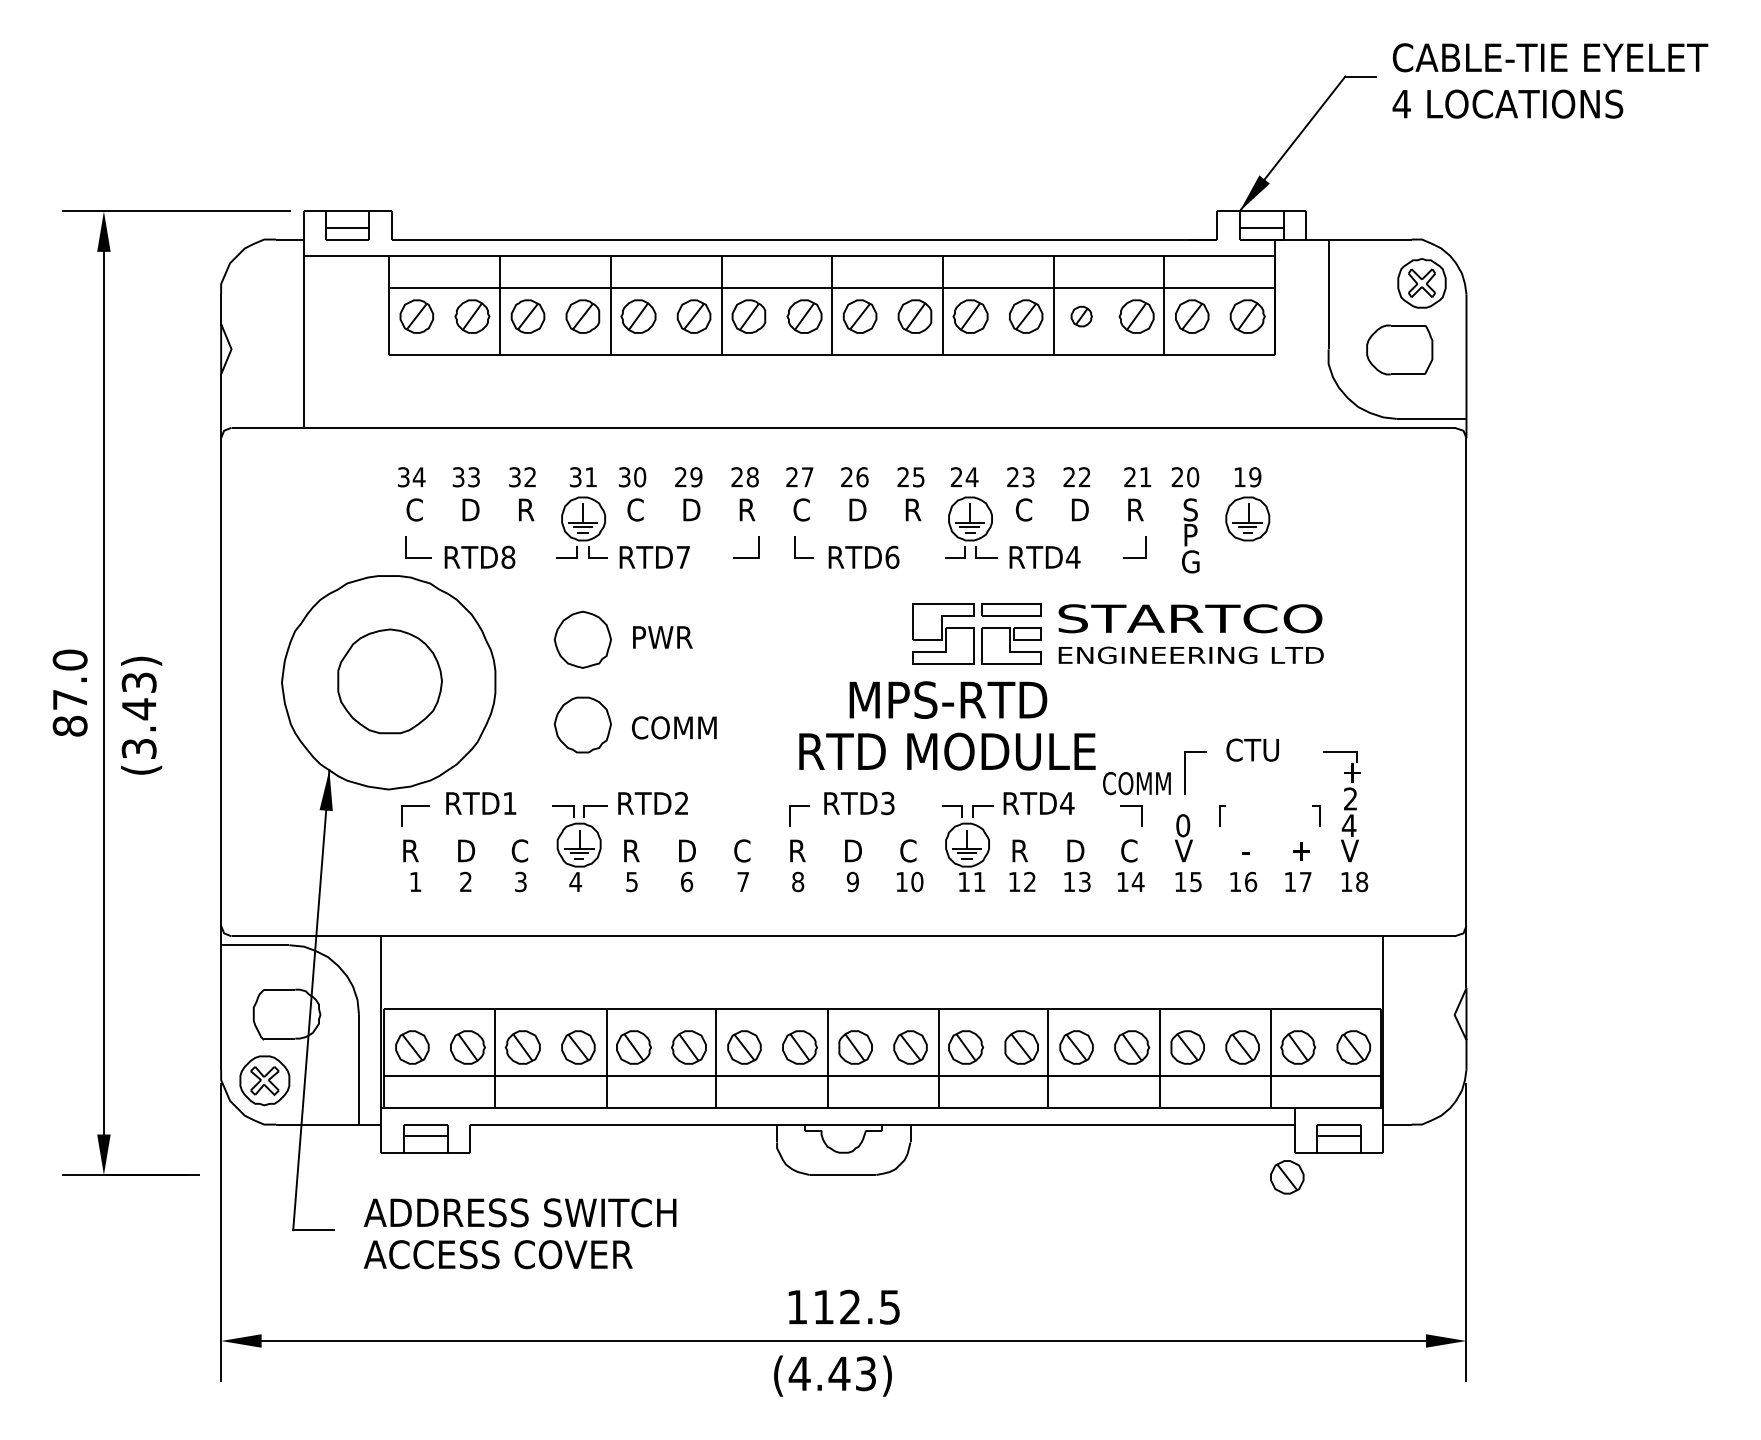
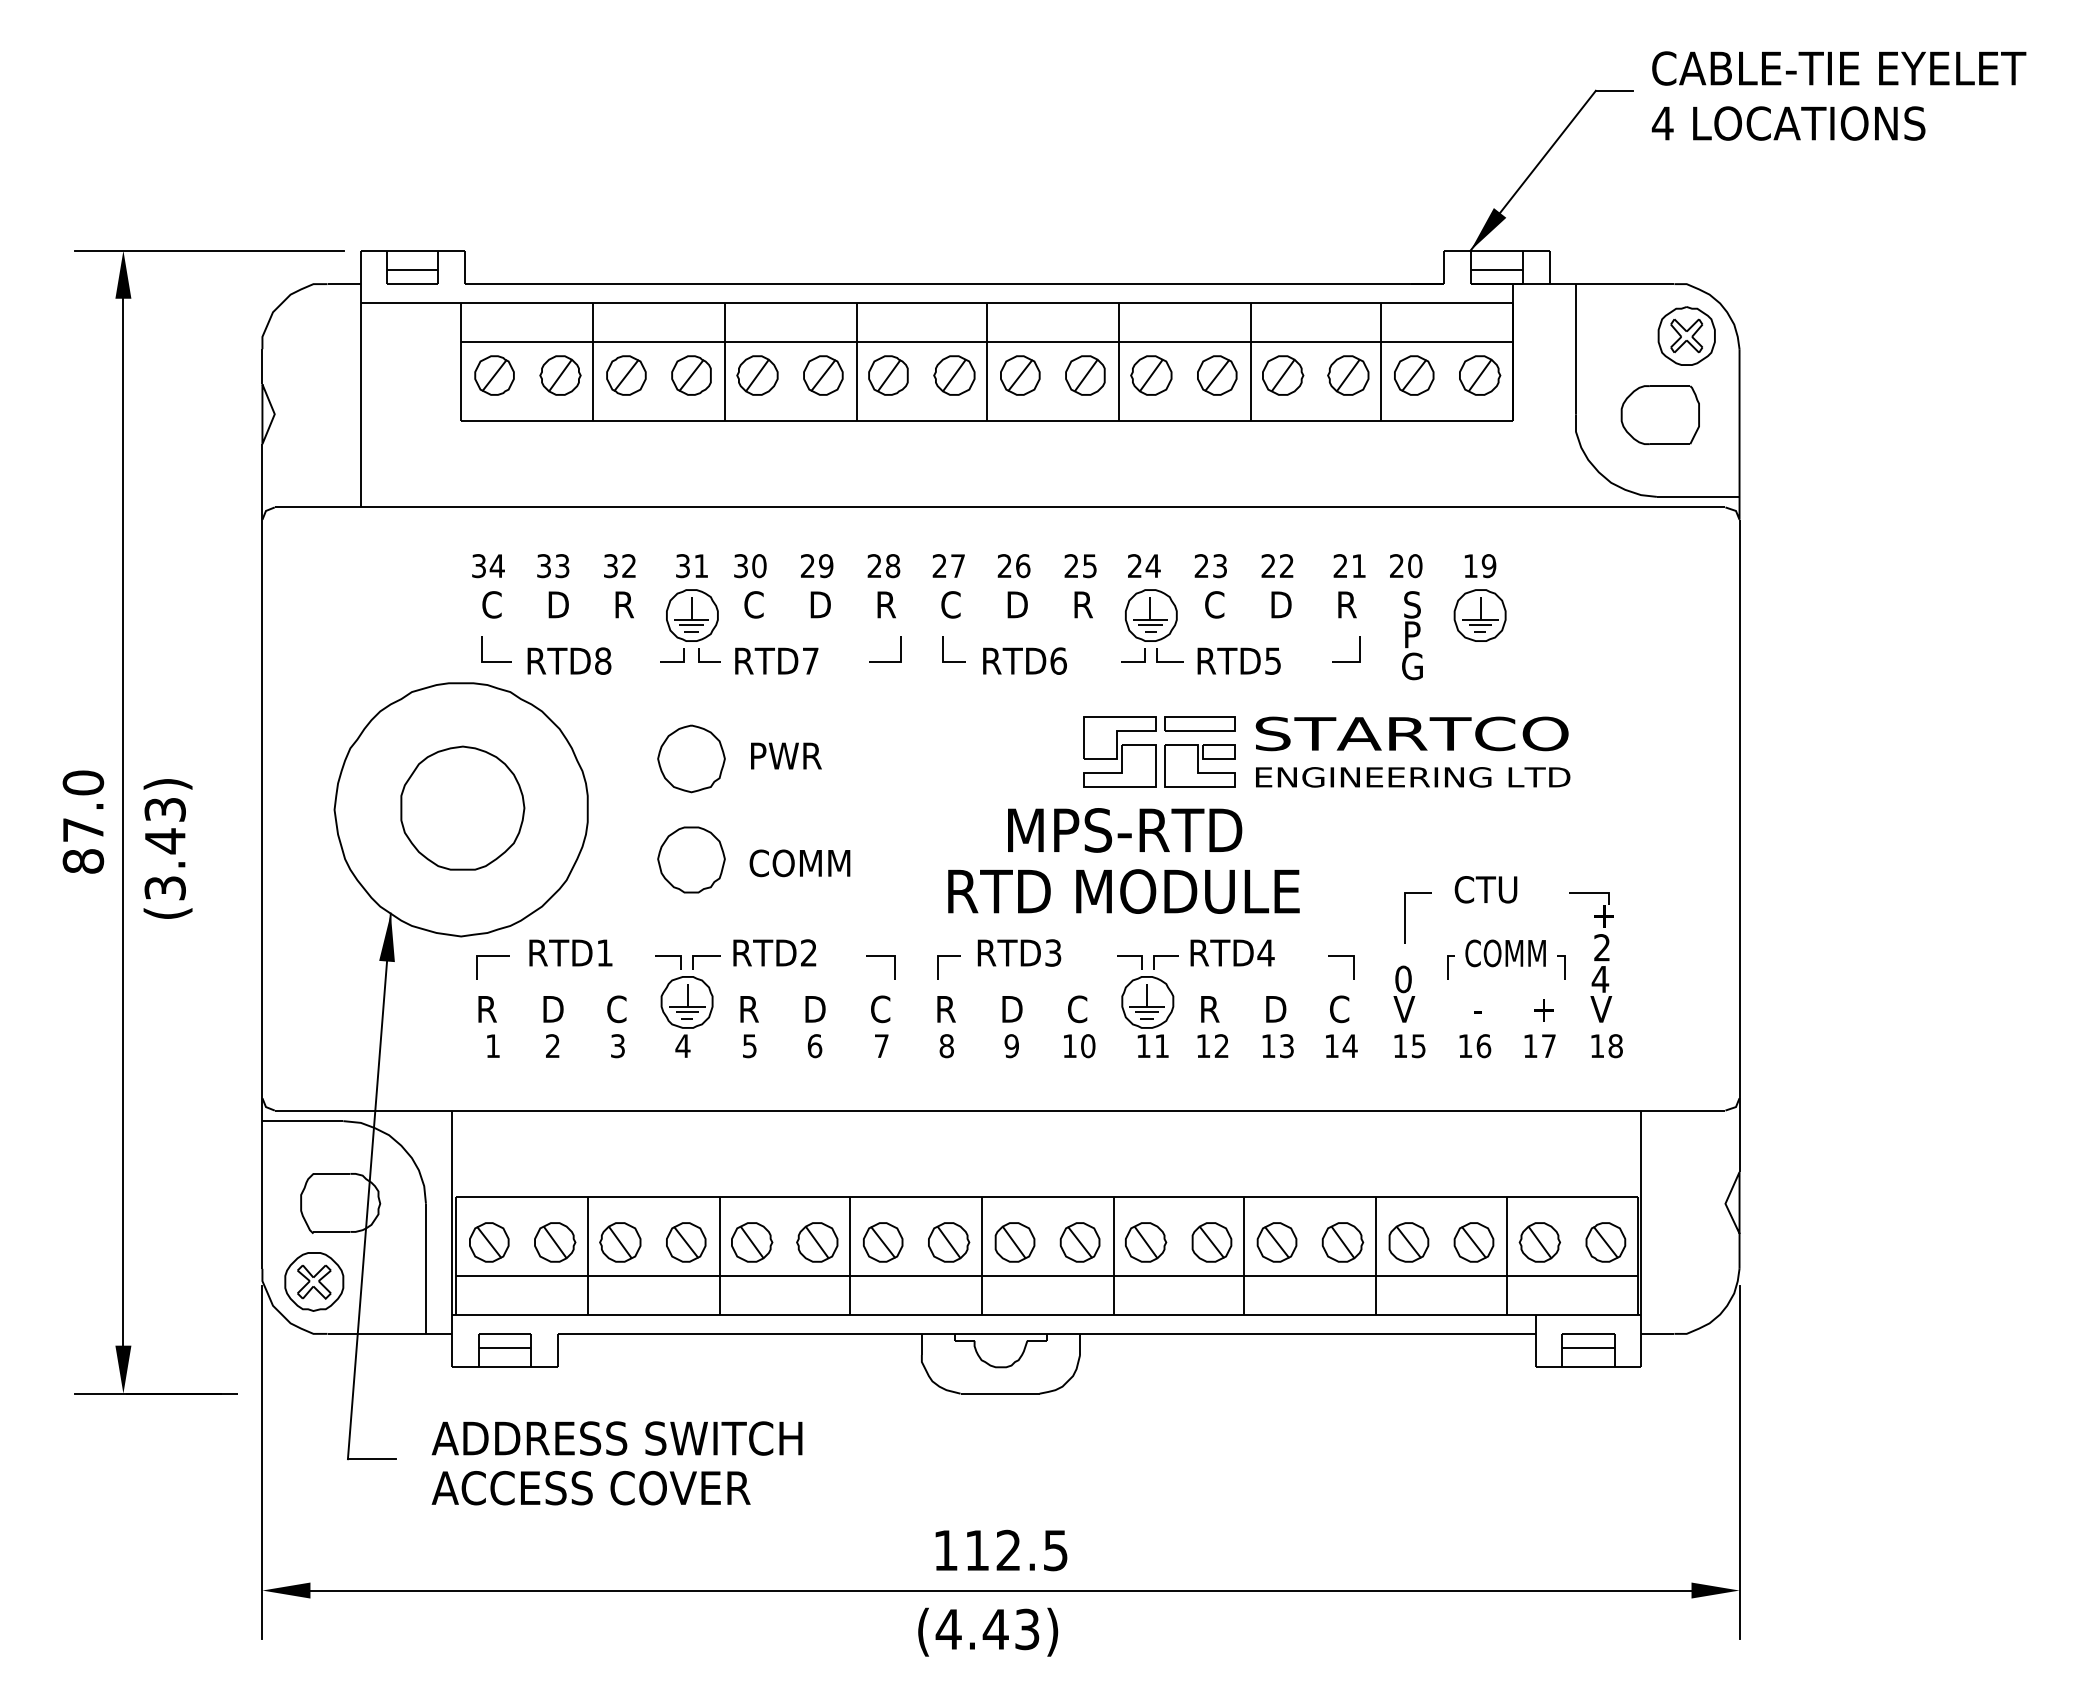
part: (1082, 316) -> (1283, 375), size x1.67
text: (1072, 556) -> (1272, 660), RTD4 -> RTD5
text: (1136, 783) -> (1505, 953), moved
line: (742, 806) -> (880, 956), added
part: (1286, 1177) -> (1526, 1396), removed

